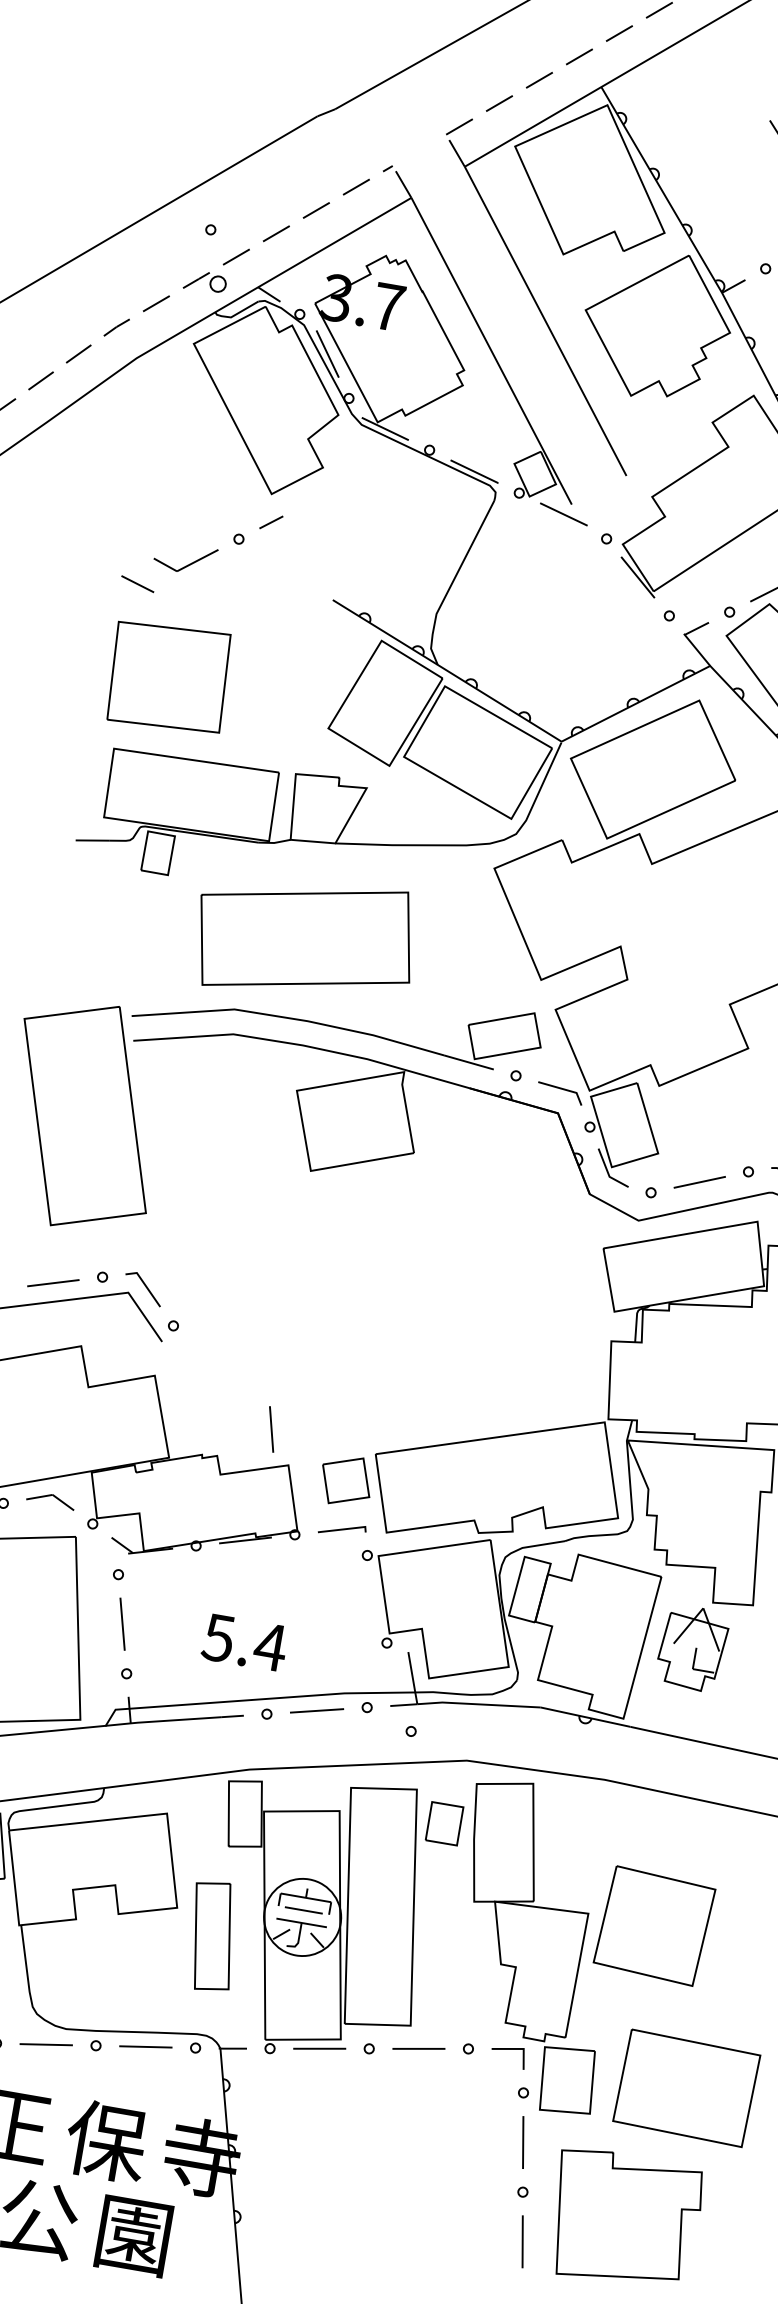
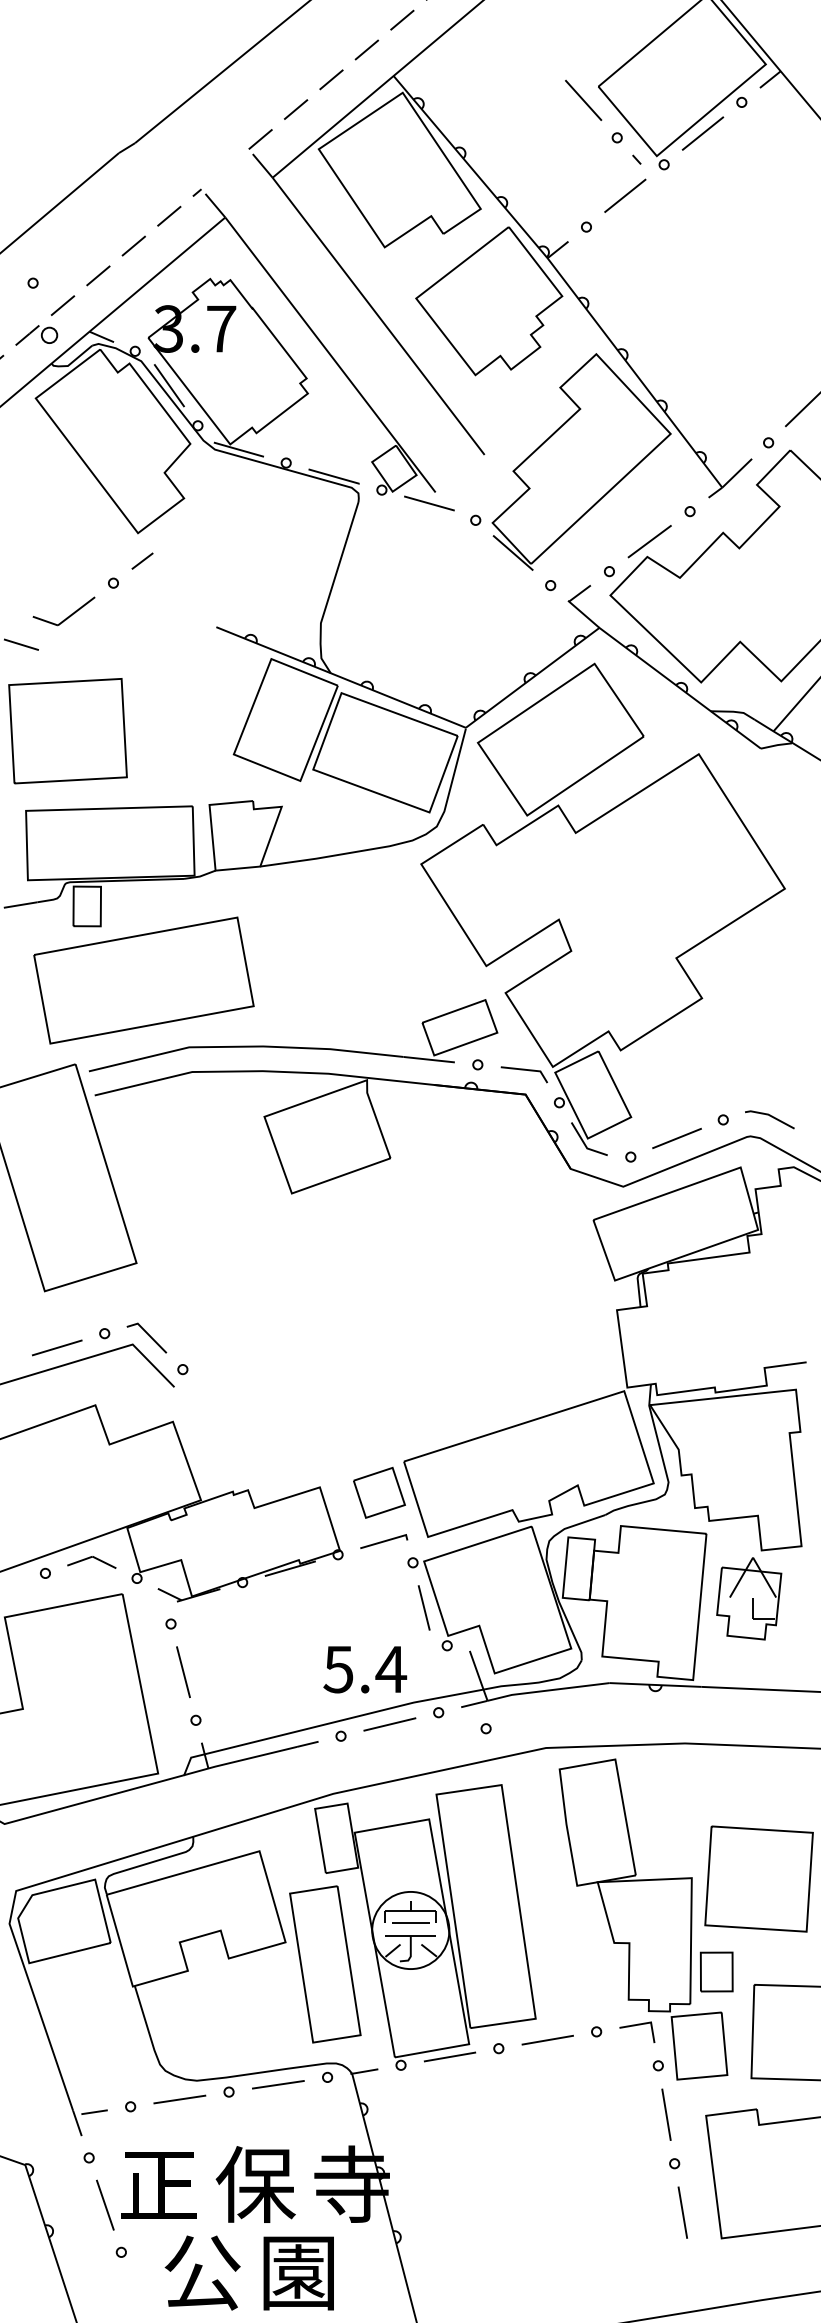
part: (304, 938) -> (143, 980), moved
line: (271, 1428) -> (423, 1607), moved
text: (245, 1642) -> (365, 1669), moved
part: (444, 1823) -> (716, 1971), moved
part: (212, 1936) -> (325, 1964), size x1.43

